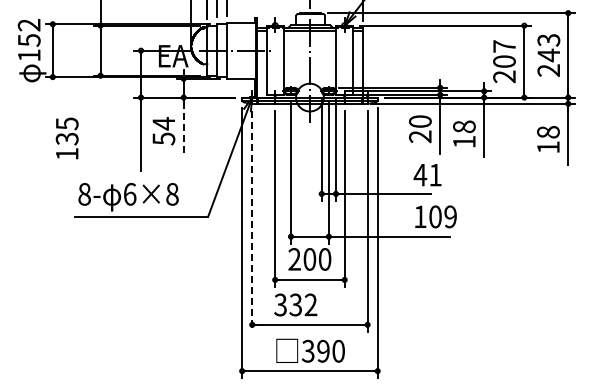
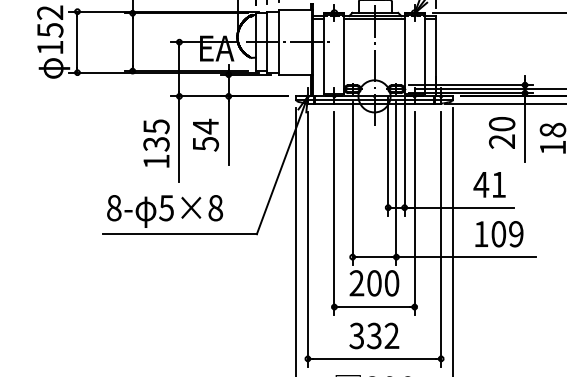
line: (183, 129) -> (228, 133), dashed -> solid
text: (66, 138) -> (155, 143), moved
text: (427, 175) -> (489, 185), moved
text: (129, 193) -> (166, 207), 6×8 -> 5×8
text: (435, 216) -> (498, 233), moved
line: (252, 222) -> (308, 240), dashed -> solid
text: (295, 304) -> (374, 335), moved

